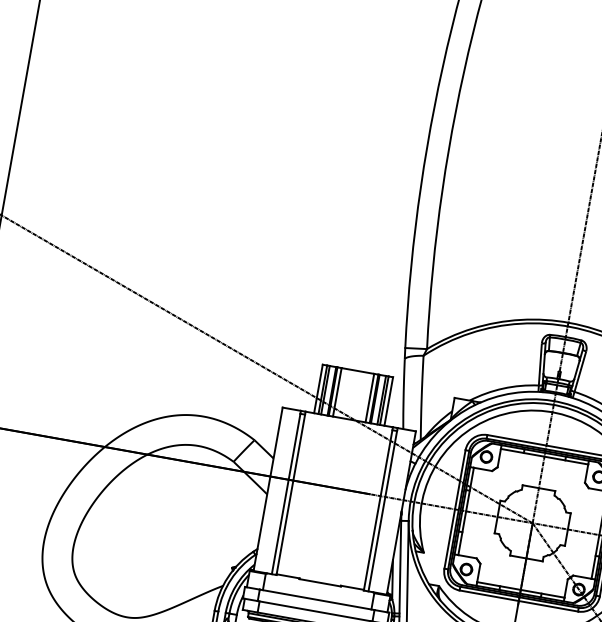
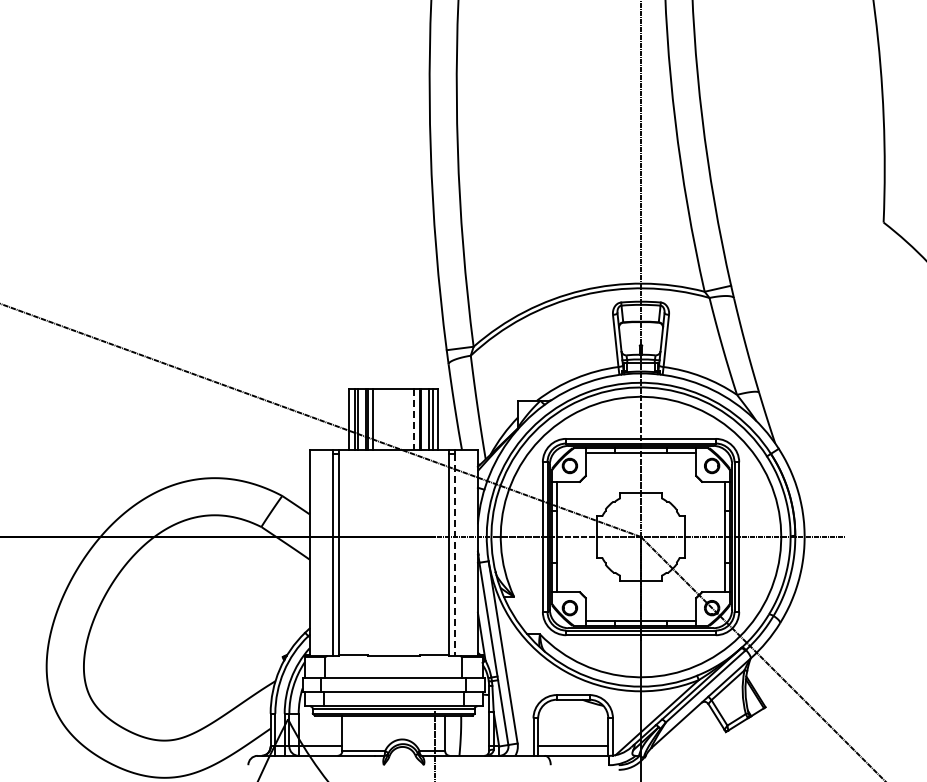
line: (369, 398) -> (414, 419), solid -> dashed
line: (382, 511) -> (454, 555), solid -> dashed

